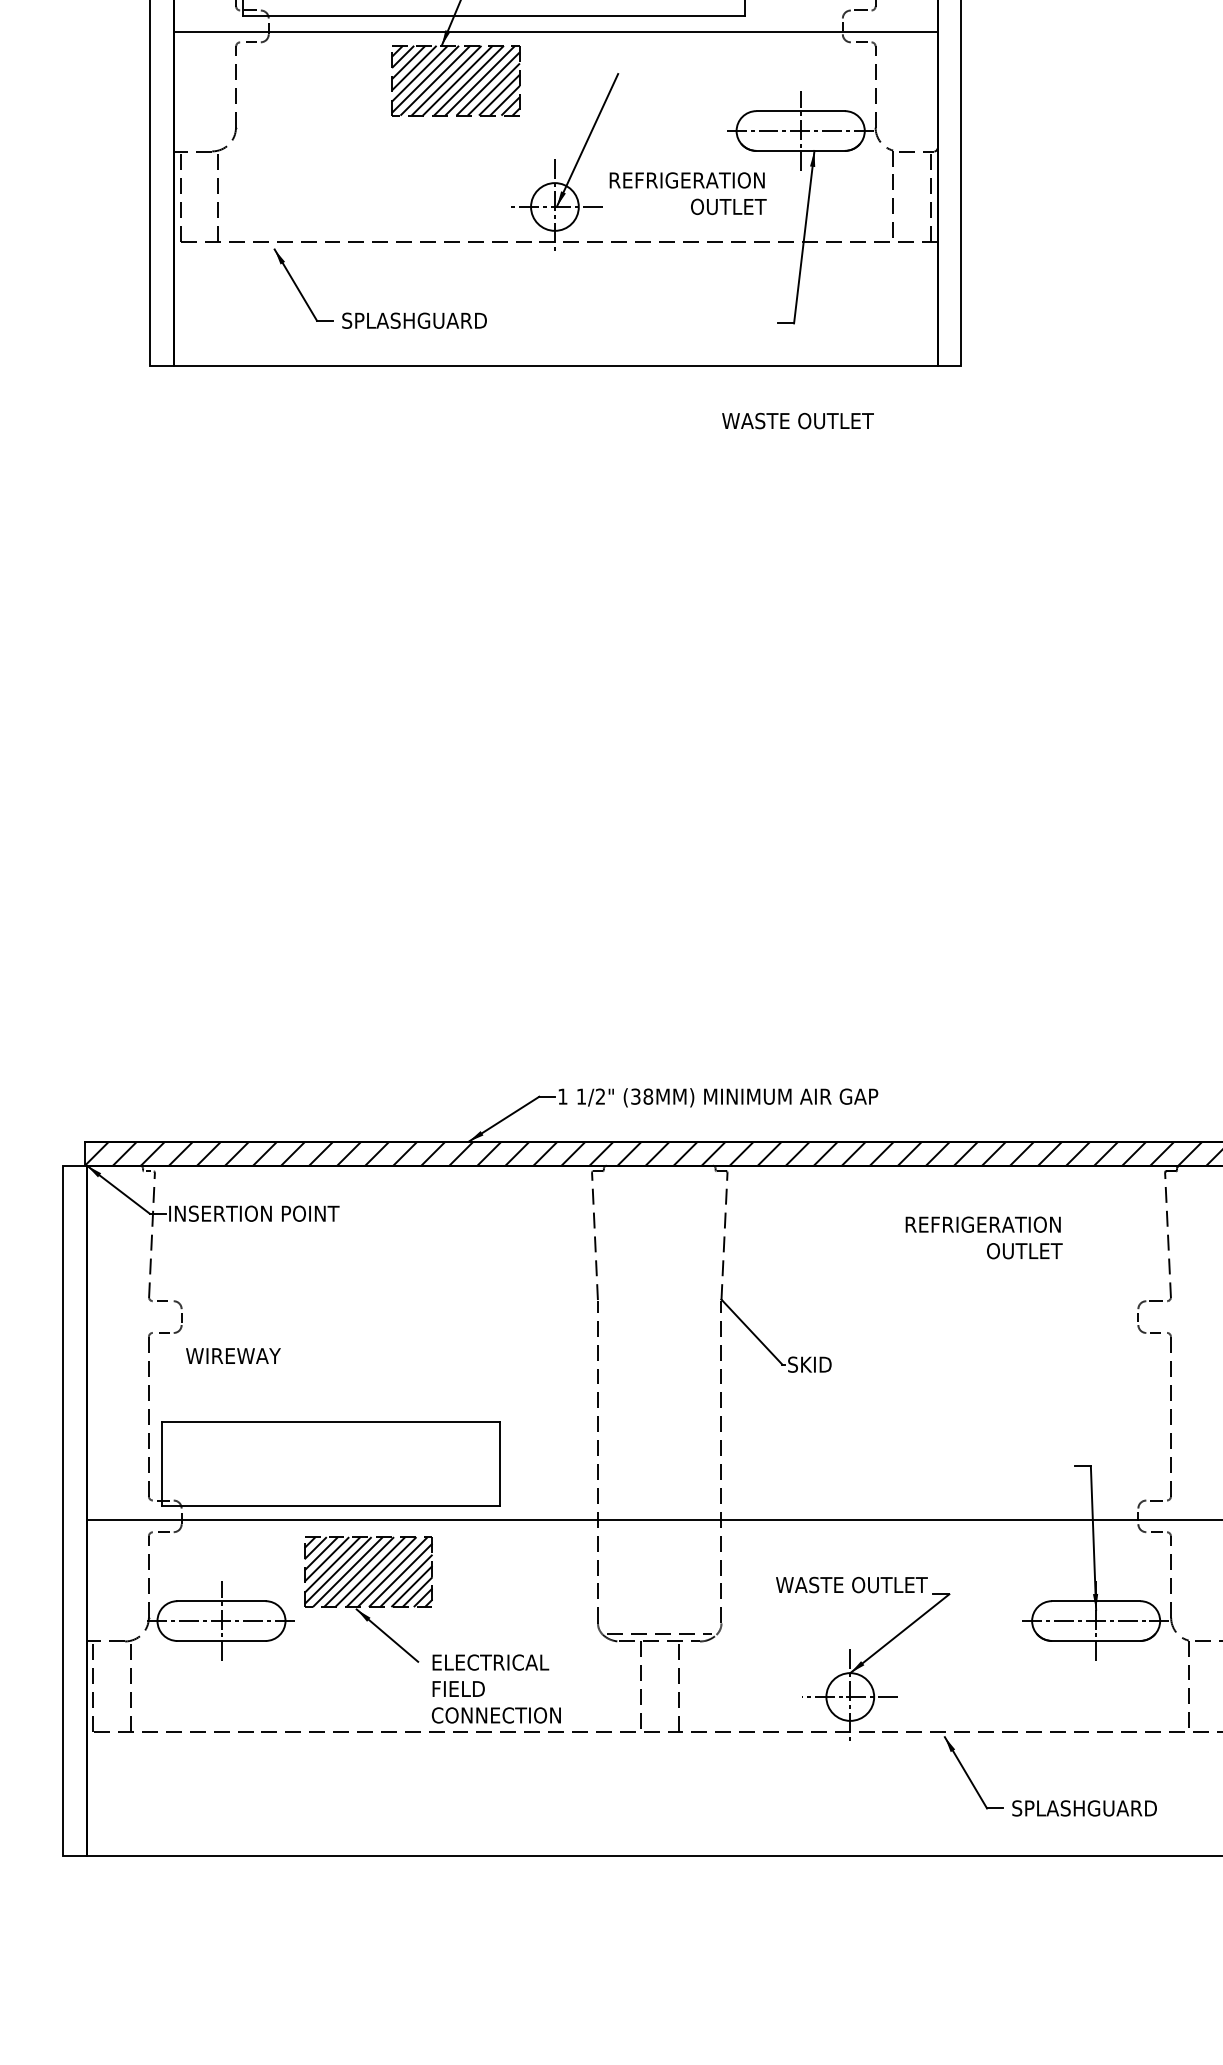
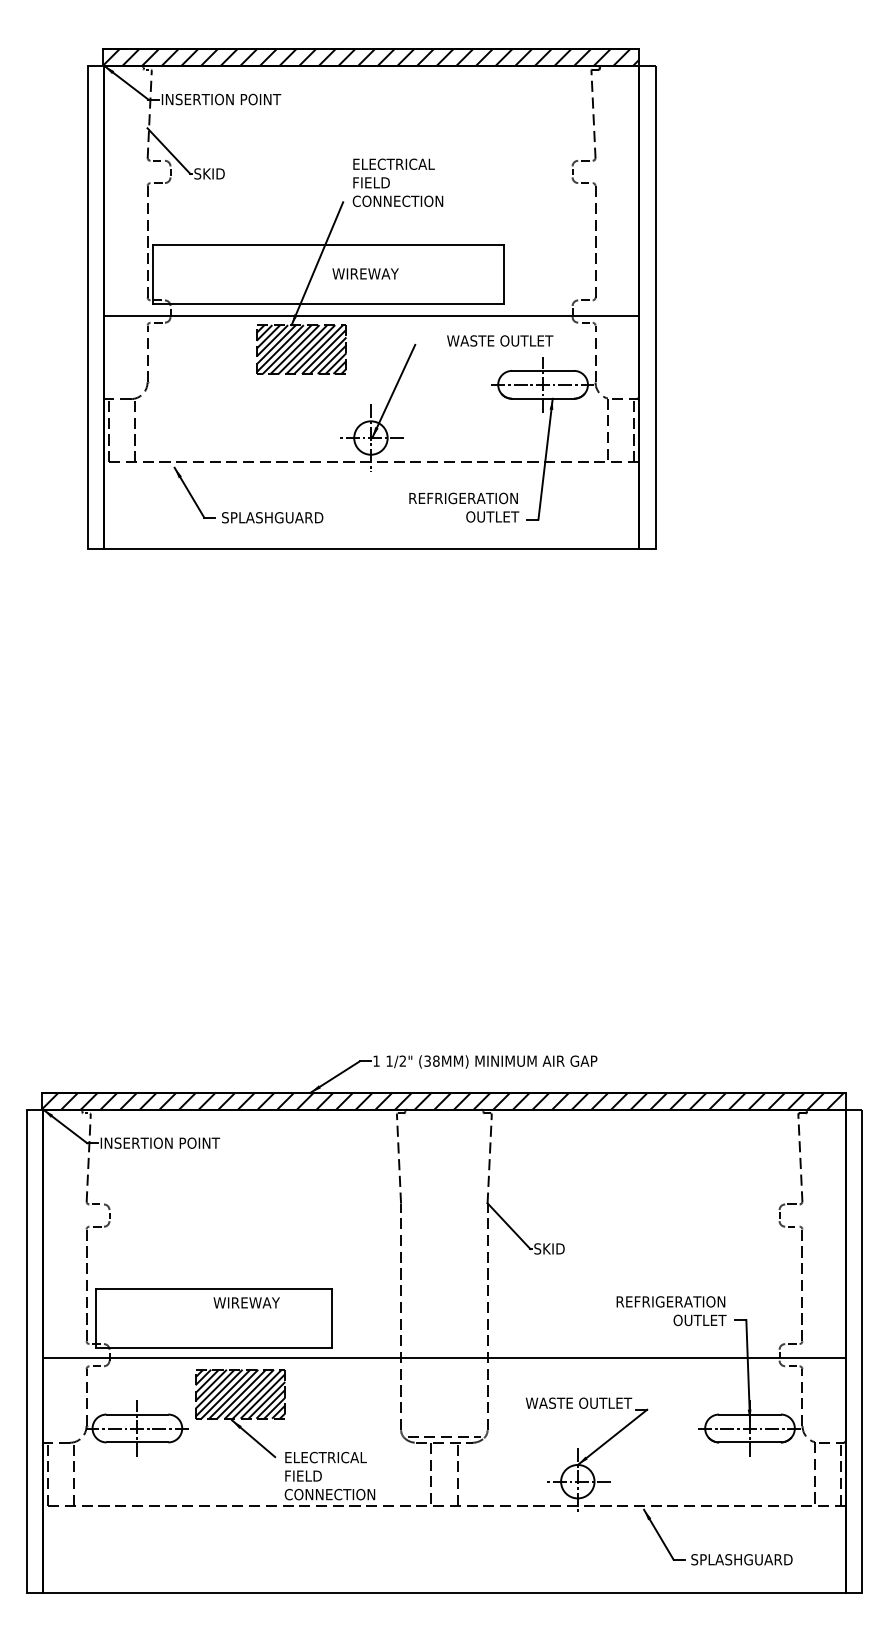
text: (688, 193) -> (464, 507), moved
text: (798, 420) -> (500, 340), moved
text: (984, 1238) -> (671, 1311), moved
text: (233, 1355) -> (246, 1302), moved

